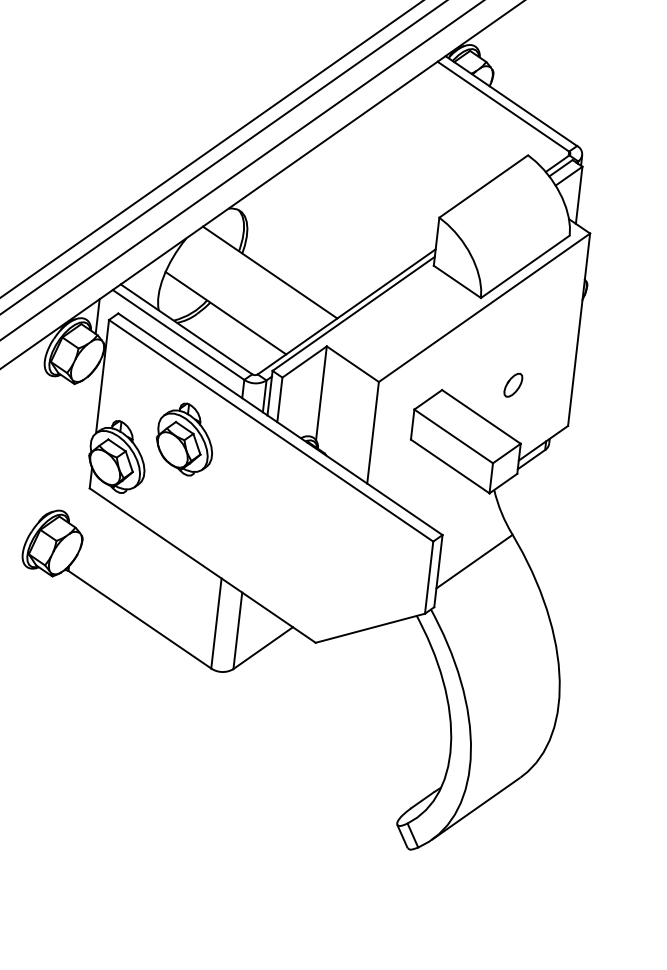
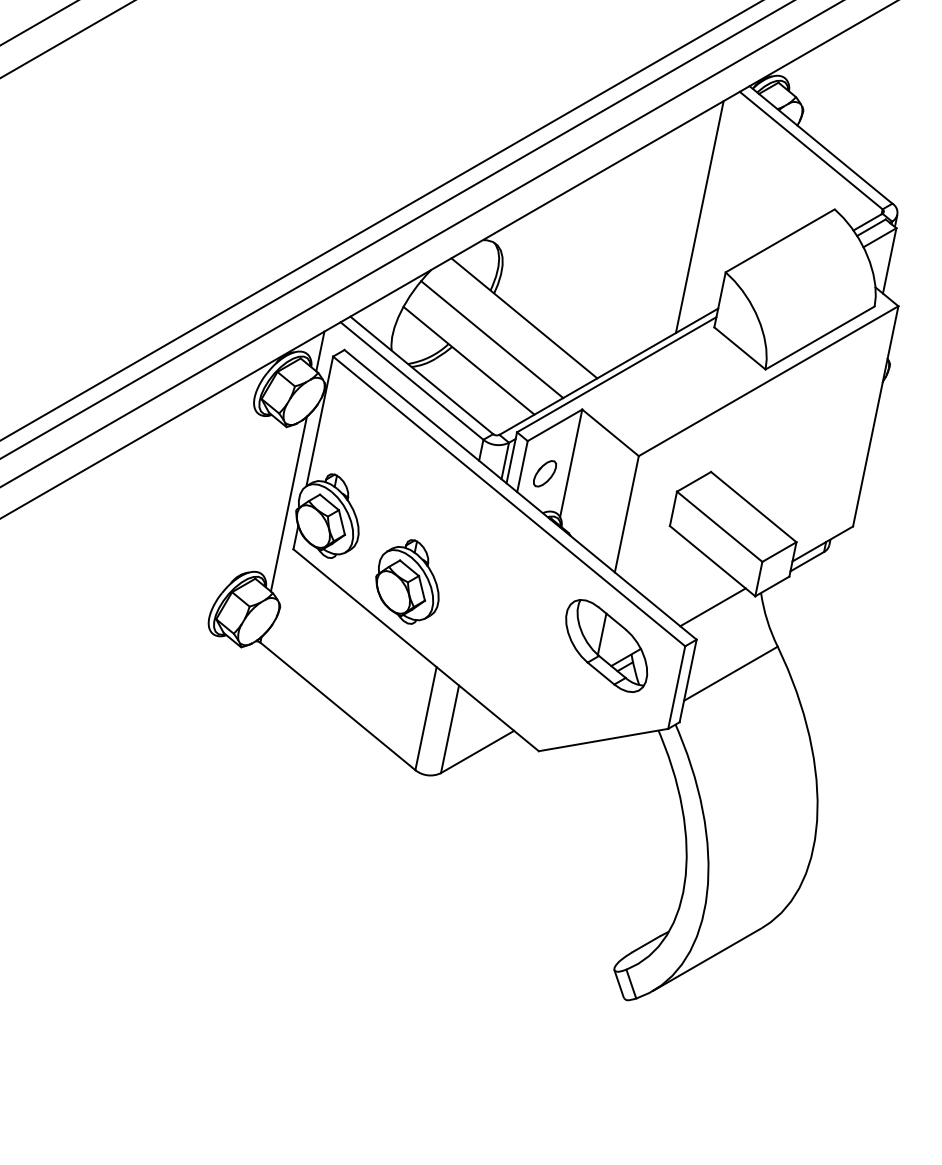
line: (412, 172) -> (699, 217), added
line: (244, 293) -> (492, 339), added
part: (512, 385) -> (544, 473), moved
part: (183, 439) -> (407, 581), moved
line: (81, 449) -> (288, 503), added
line: (453, 506) -> (712, 607), added
part: (365, 546) -> (606, 645), added

